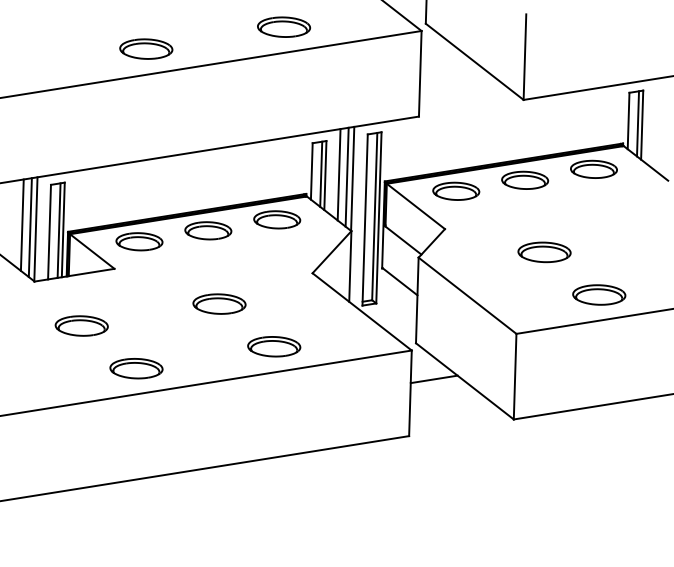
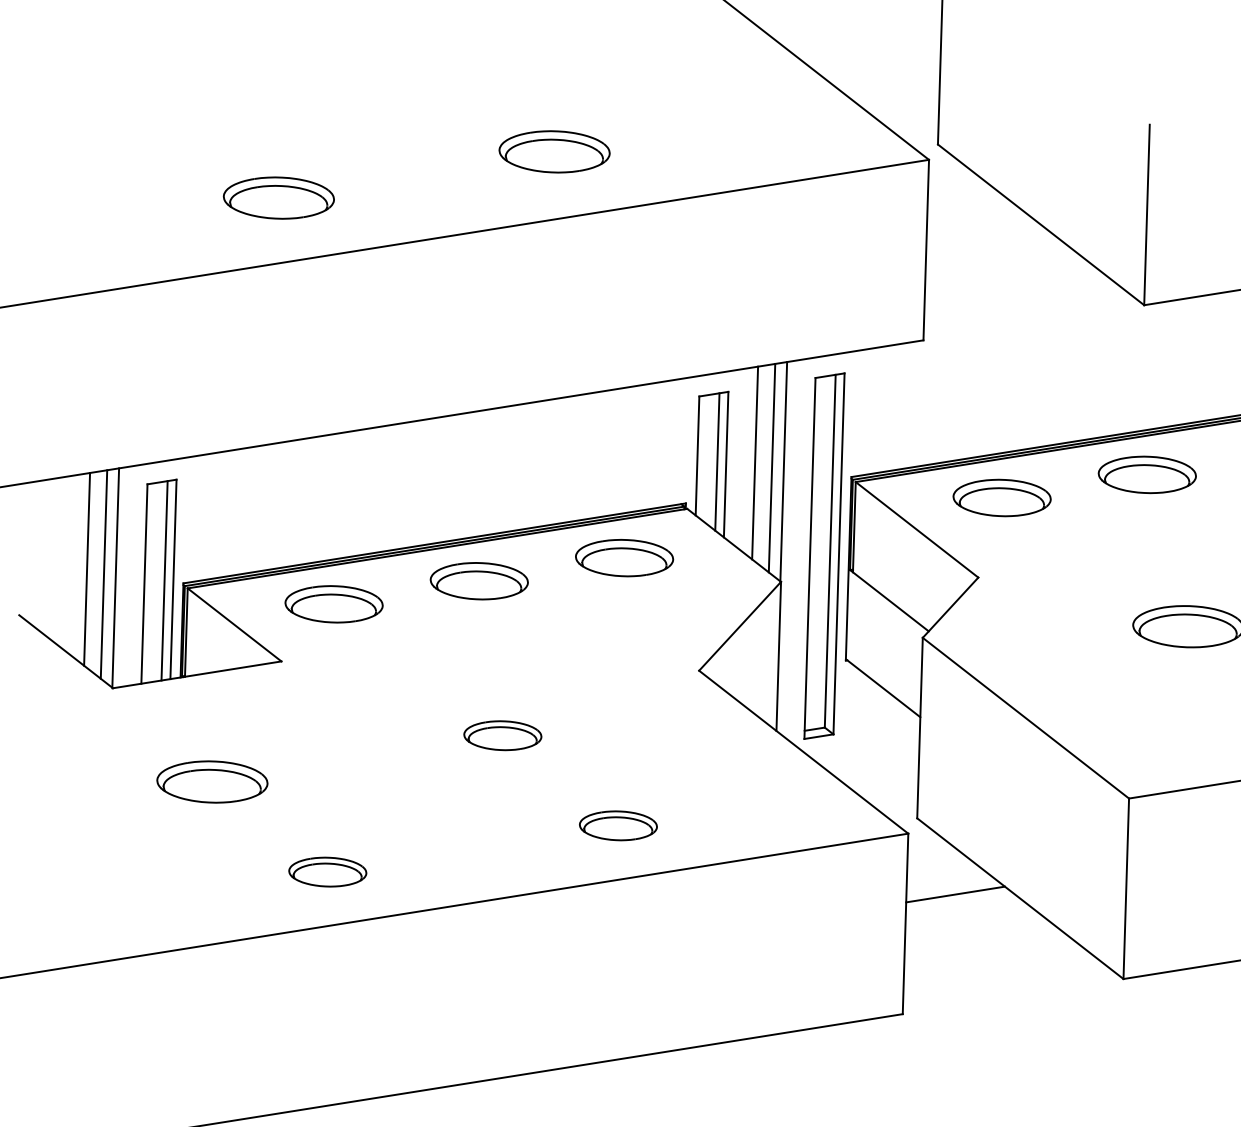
part: (283, 26) -> (553, 150), moved
part: (146, 48) -> (279, 196), moved
part: (219, 303) -> (502, 734), size x0.7
part: (274, 346) -> (618, 825), size x0.7
part: (136, 368) -> (327, 871), size x0.7

